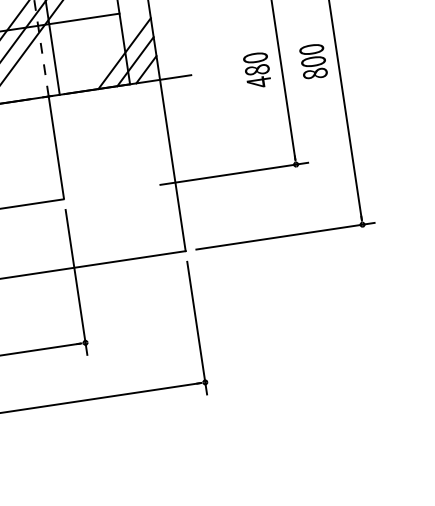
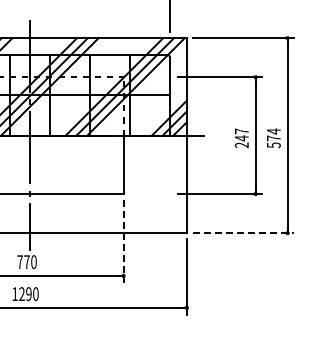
text: (312, 62) -> (273, 138), 800 -> 574
text: (256, 70) -> (241, 138), 480 -> 247
line: (285, 236) -> (243, 233), solid -> dashed
line: (76, 282) -> (123, 241), solid -> dashed

